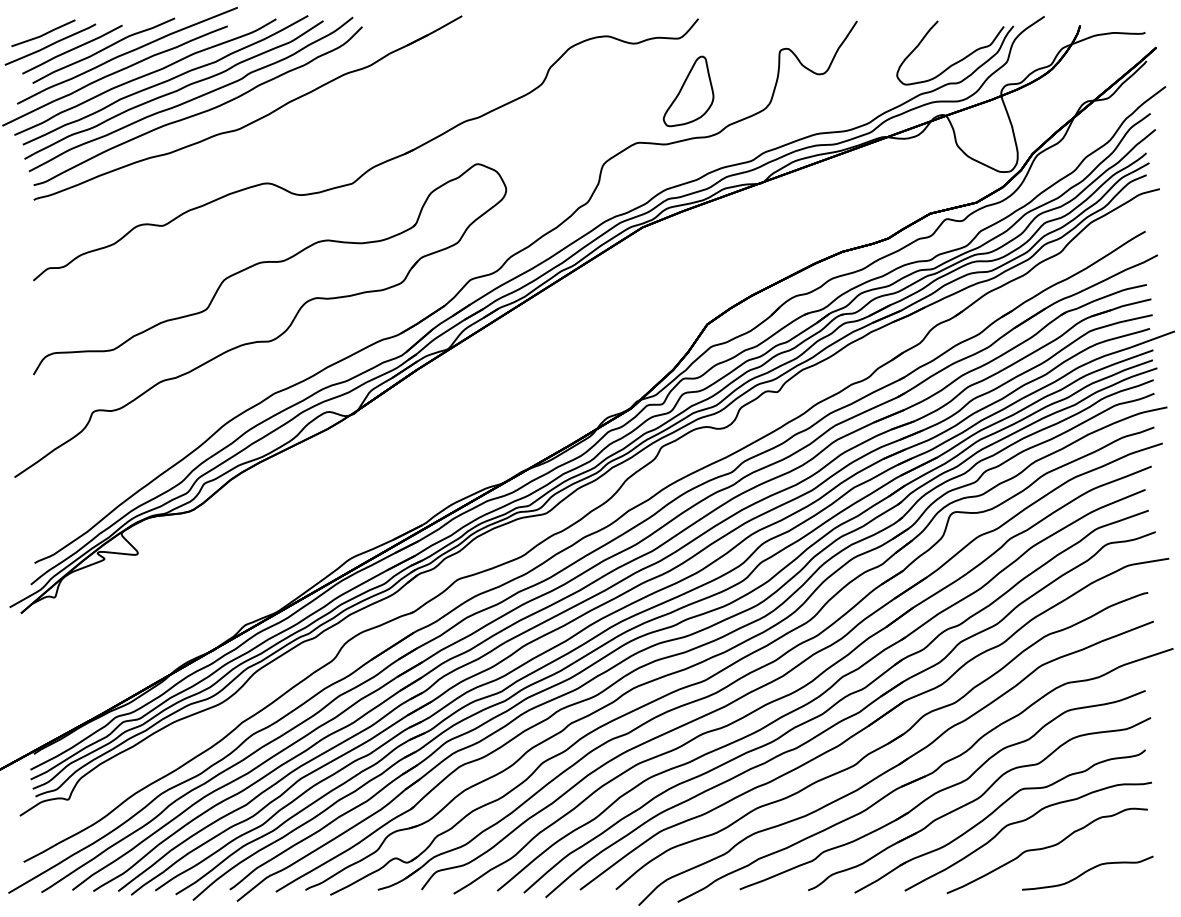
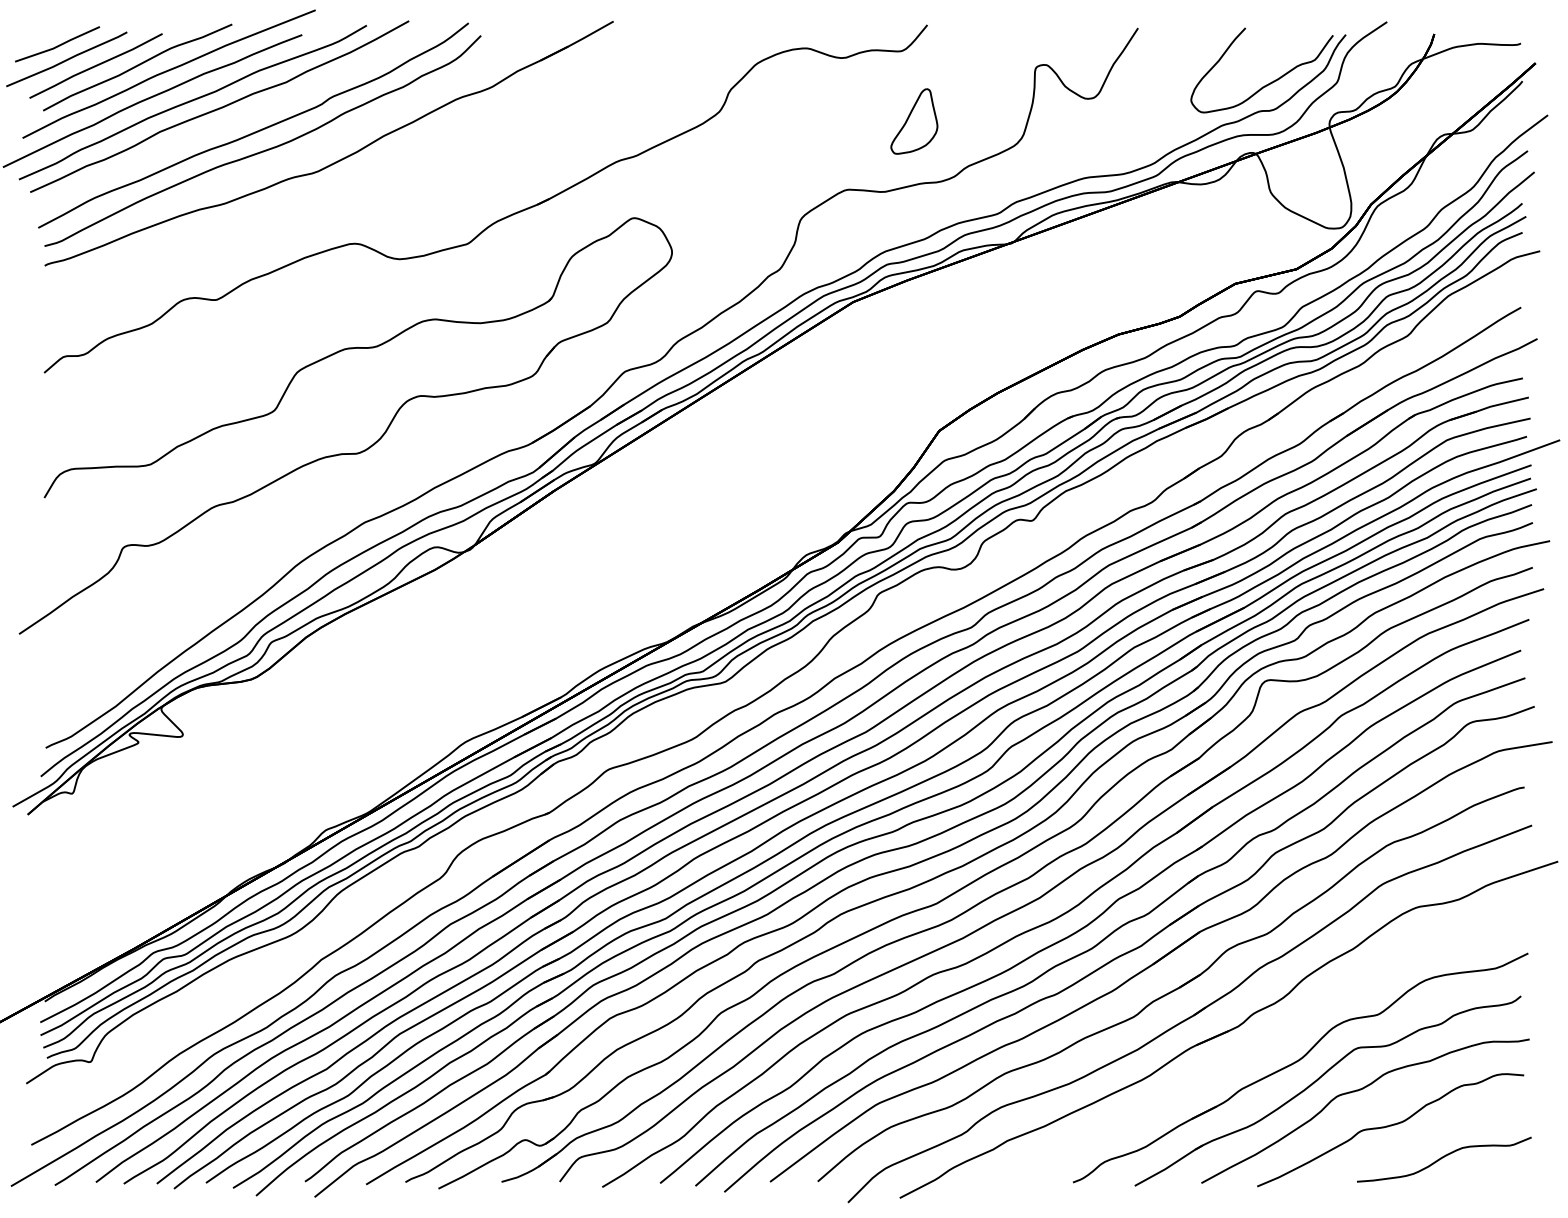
curve: (173, 91) -> (230, 121), removed
part: (688, 91) -> (914, 121), size x0.7
part: (942, 790) -> (1251, 1049), removed

